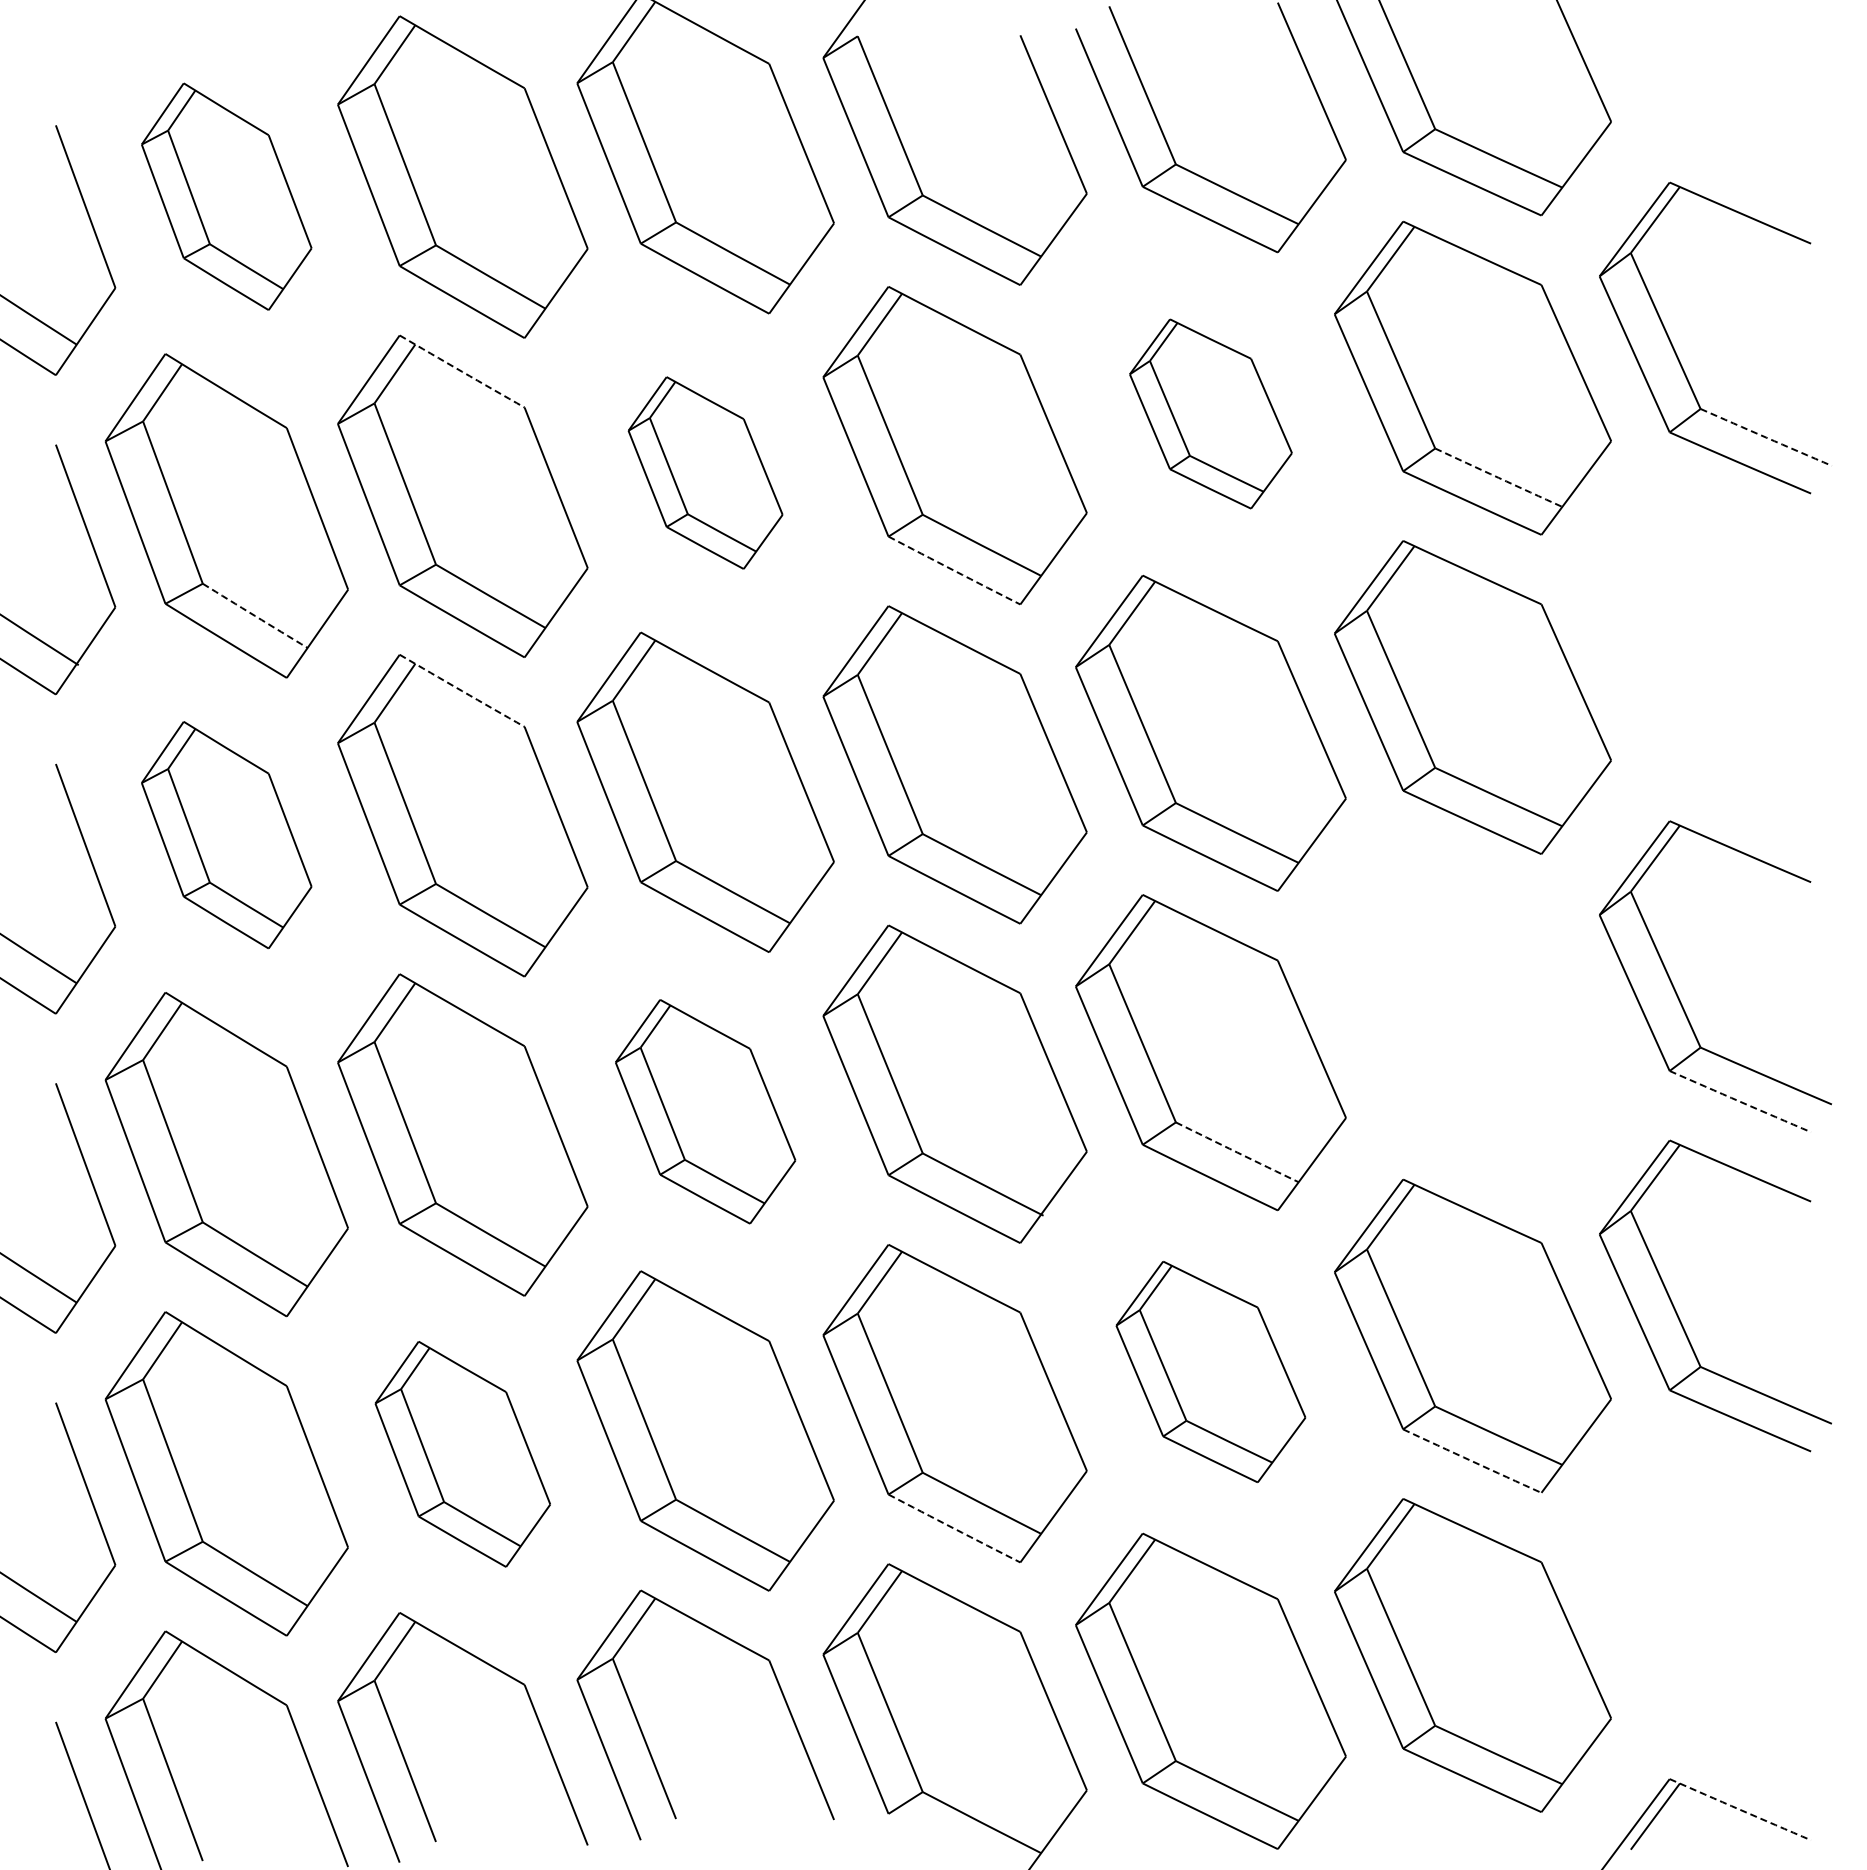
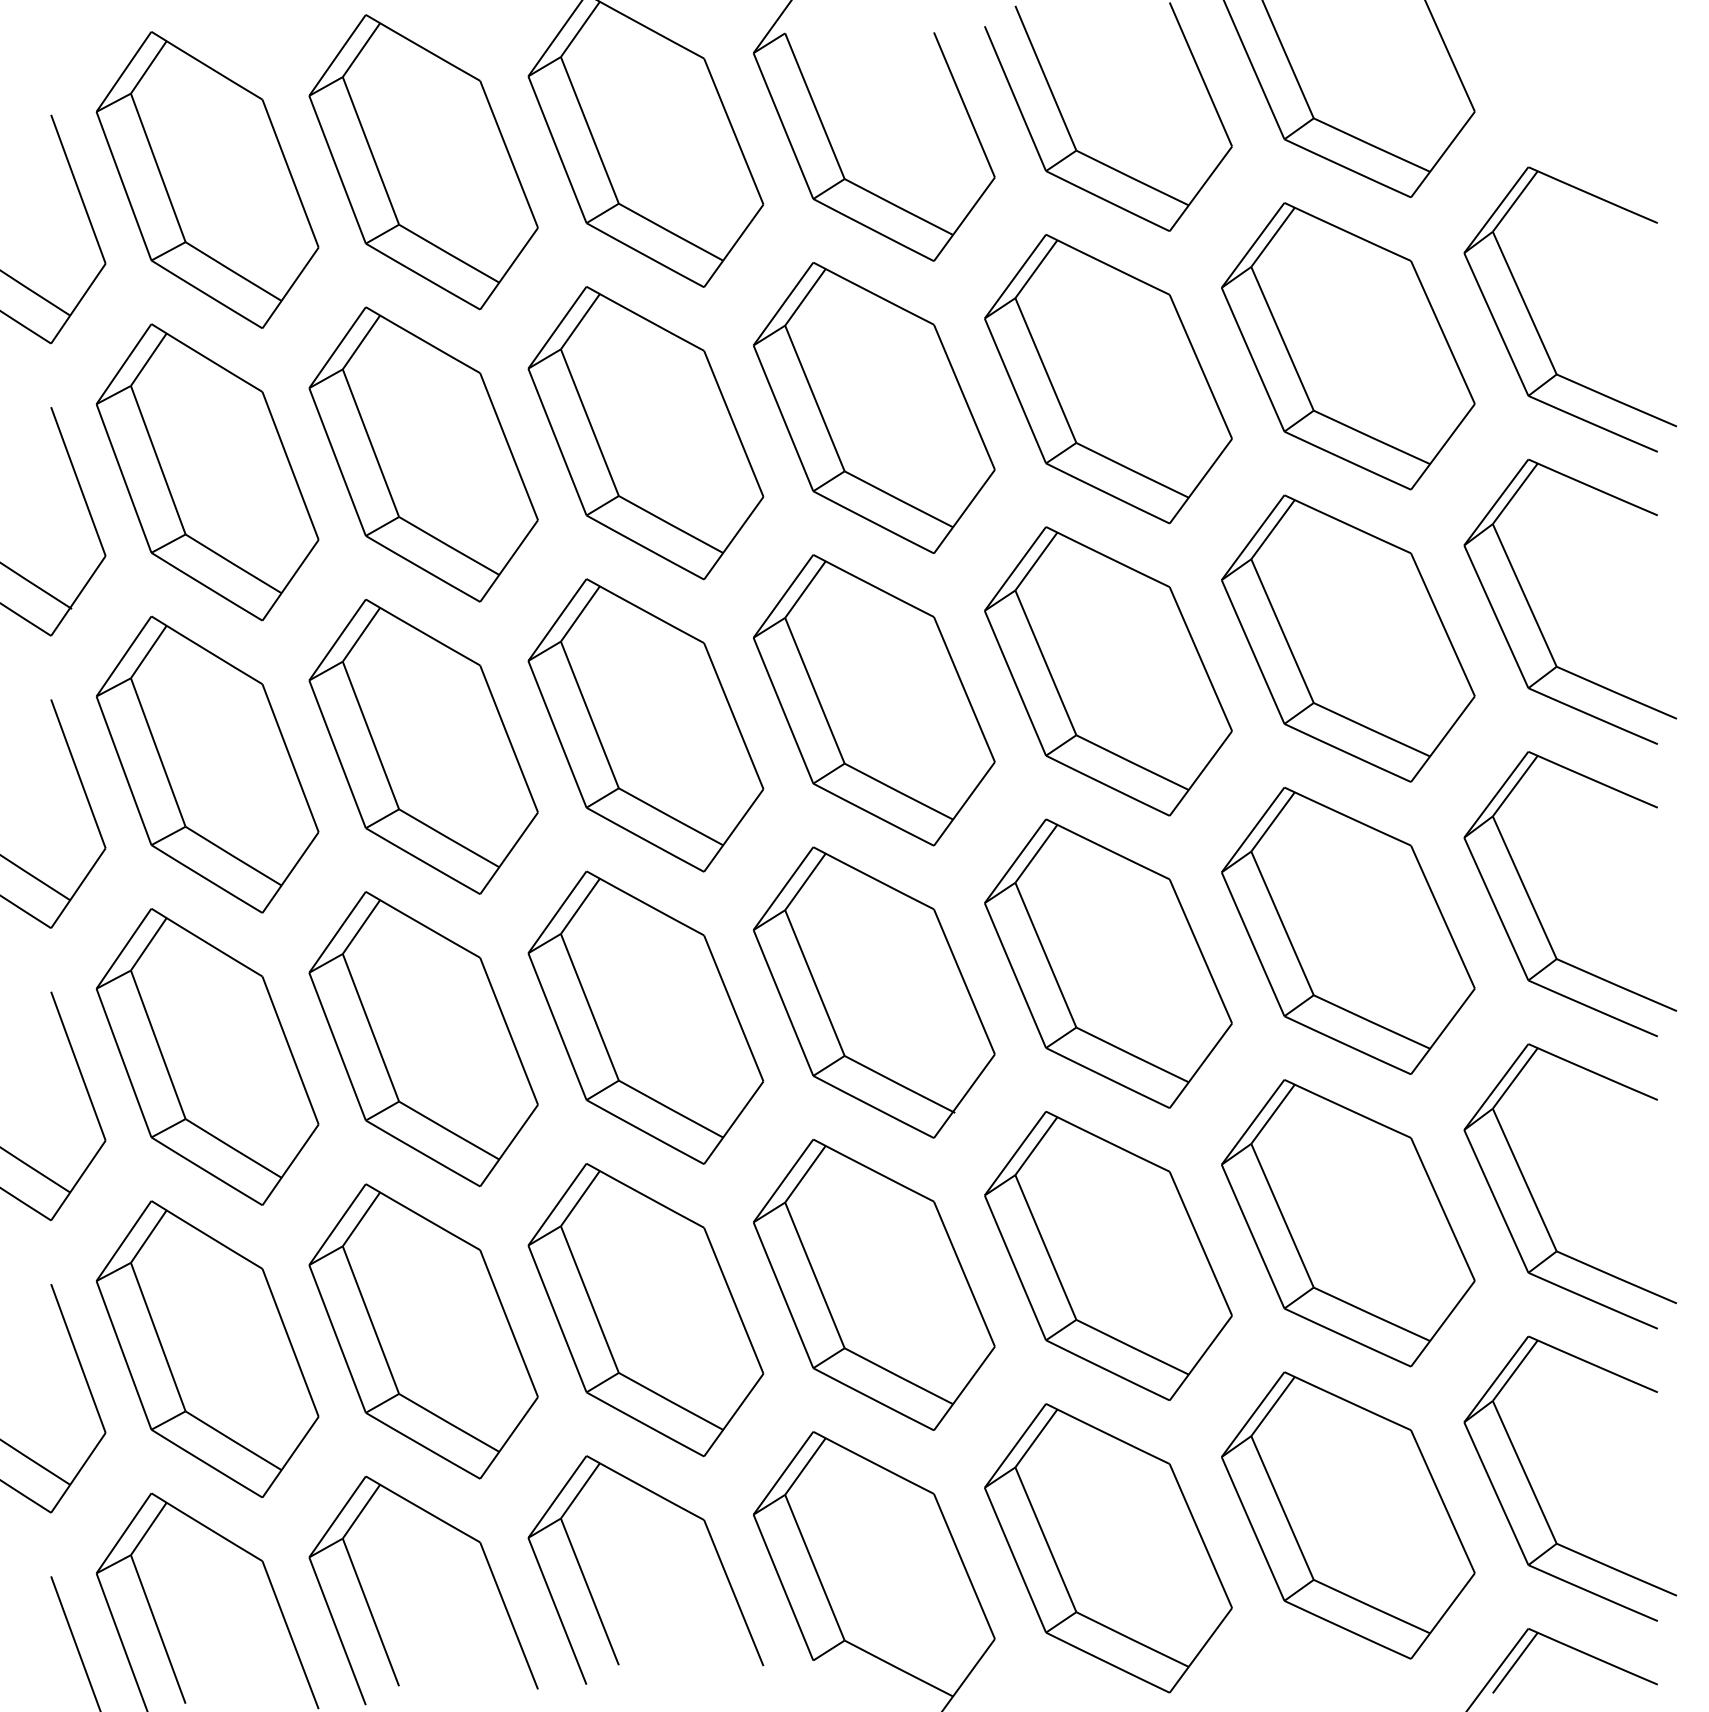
part: (226, 196) -> (207, 179), size x1.43
arc: (462, 371) -> (423, 340), dashed -> solid
part: (1210, 413) -> (1108, 378), size x1.67
arc: (1766, 437) -> (1617, 400), dashed -> solid
part: (705, 472) -> (645, 432), size x1.67
arc: (1498, 477) -> (1371, 437), dashed -> solid
arc: (954, 570) -> (873, 522), dashed -> solid
arc: (255, 615) -> (233, 563), dashed -> solid
part: (1676, 671) -> (1534, 614), added
arc: (462, 691) -> (423, 633), dashed -> solid
part: (226, 834) -> (207, 764), size x1.43
part: (1472, 1016) -> (1347, 930), added
arc: (1740, 1101) -> (1593, 1008), dashed -> solid
part: (705, 1111) -> (645, 1017), size x1.43
arc: (1237, 1152) -> (1132, 1055), dashed -> solid
part: (1210, 1371) -> (1108, 1255), size x1.43
part: (462, 1453) -> (423, 1330), size x1.43
arc: (1472, 1461) -> (1347, 1337), dashed -> solid
arc: (954, 1528) -> (873, 1399), dashed -> solid
part: (1676, 1629) -> (1534, 1491), added
arc: (1740, 1809) -> (1593, 1656), dashed -> solid

